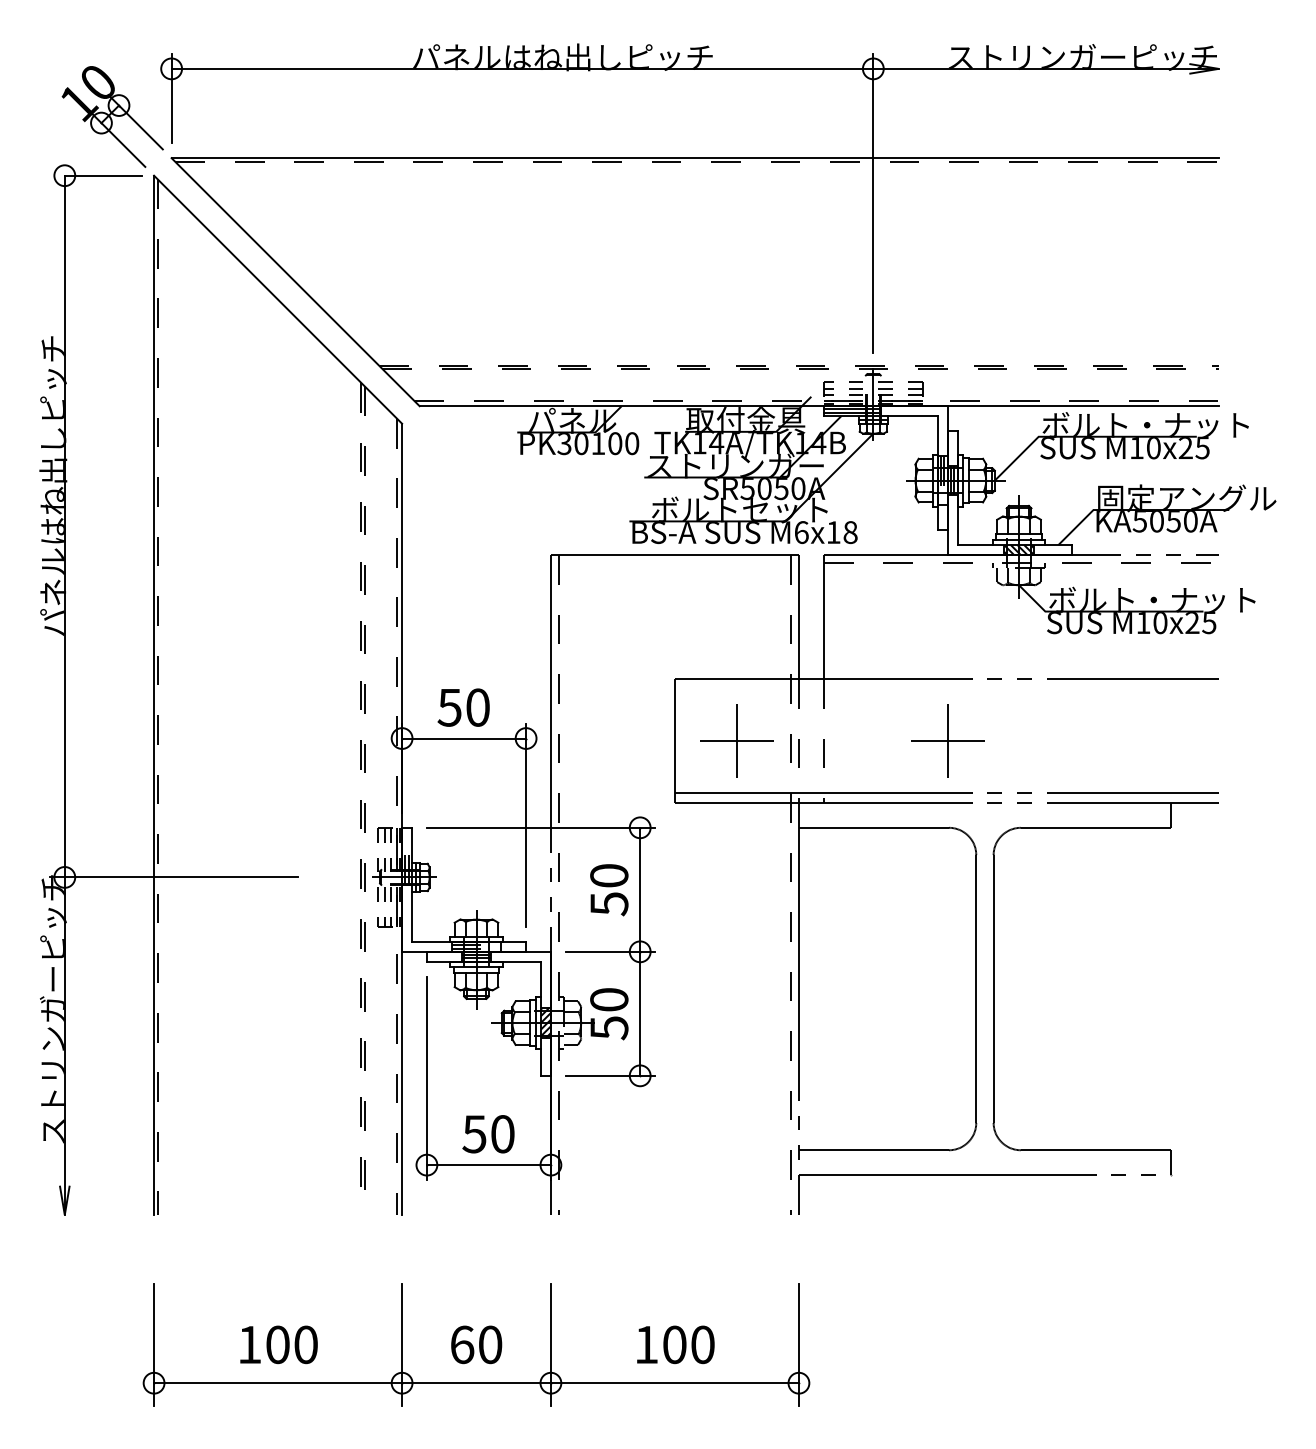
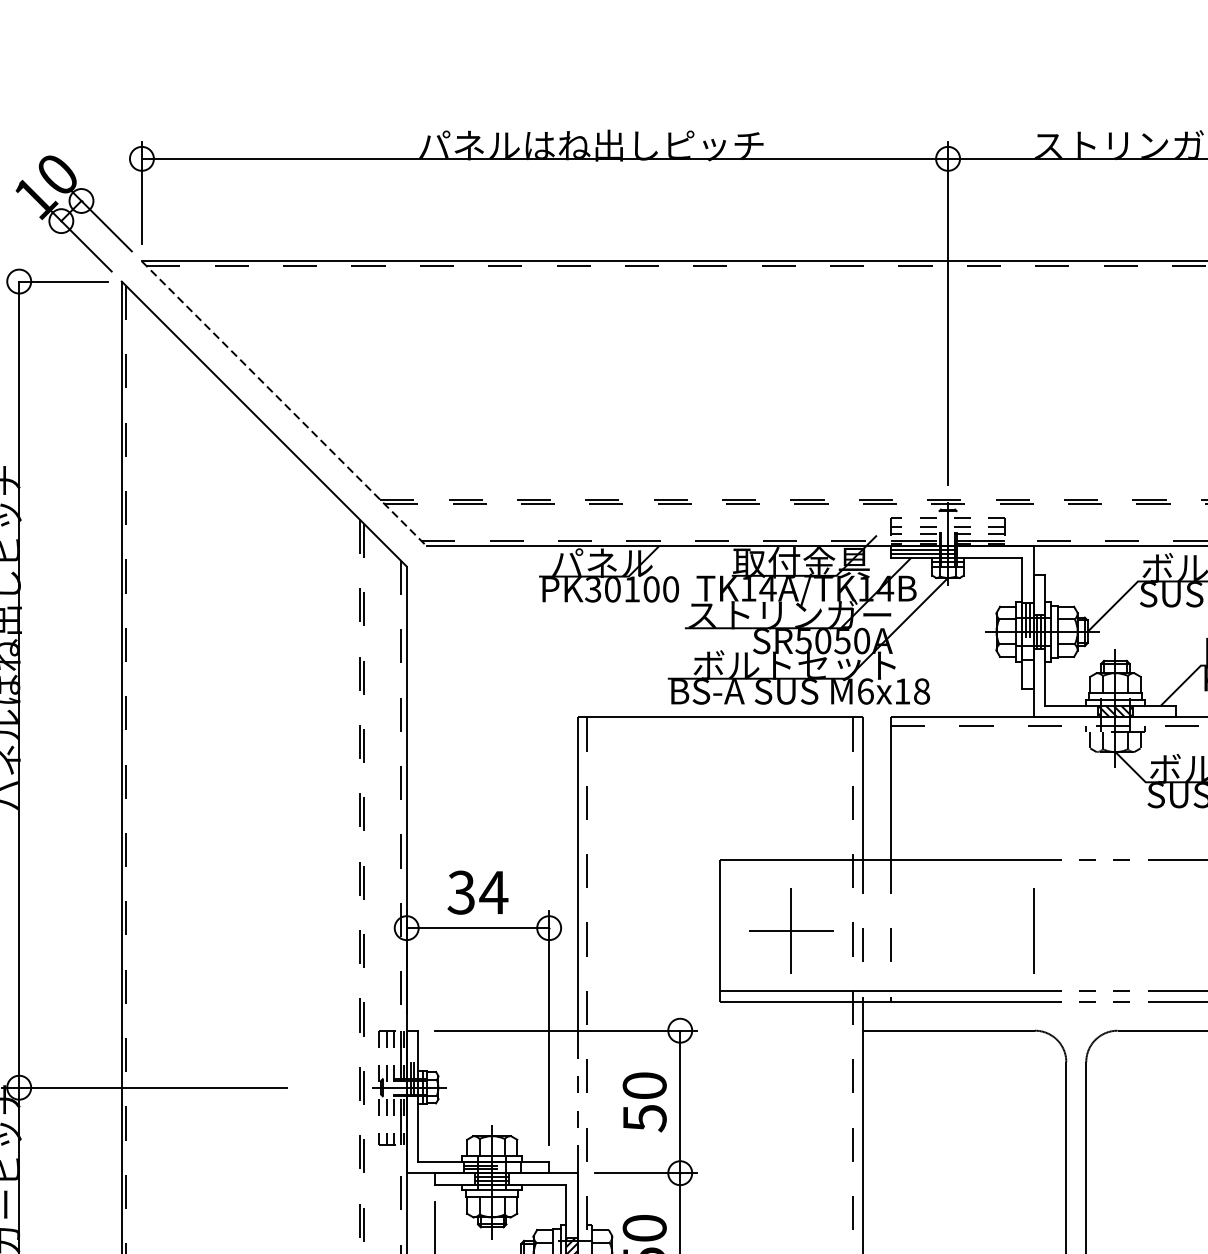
line: (295, 282) -> (284, 404), solid -> dashed
text: (463, 707) -> (477, 892), 50 -> 34
line: (947, 741) -> (1033, 931), removed

